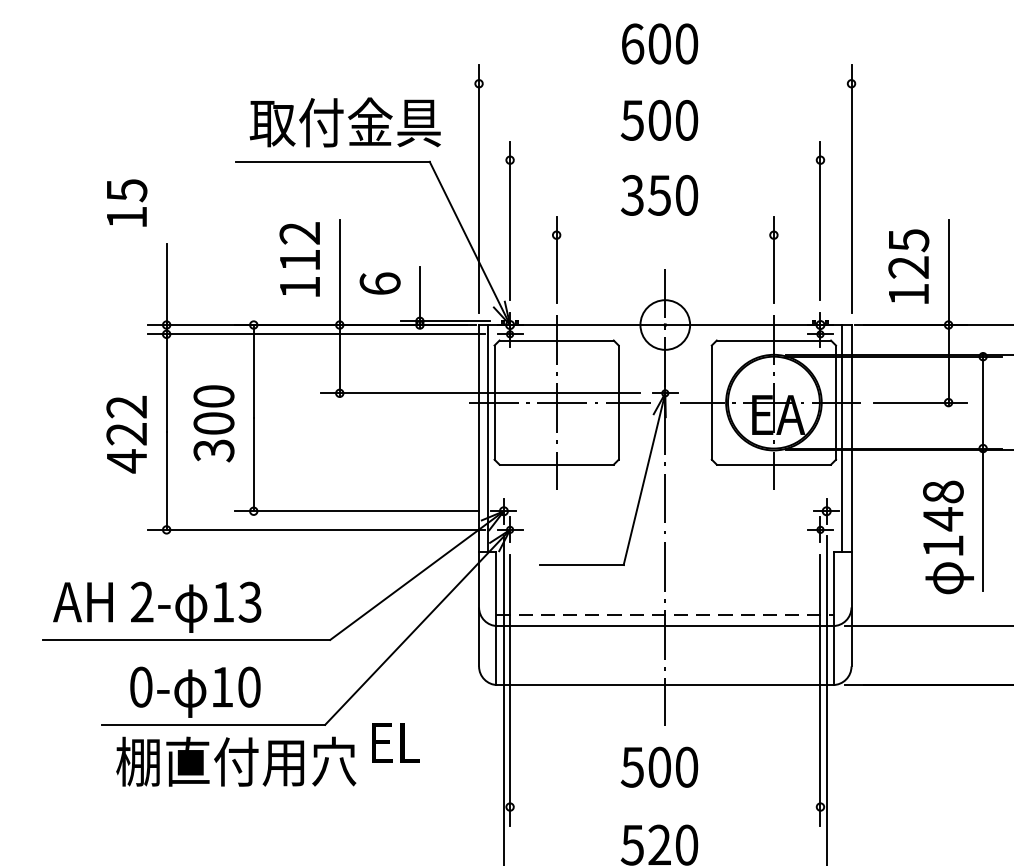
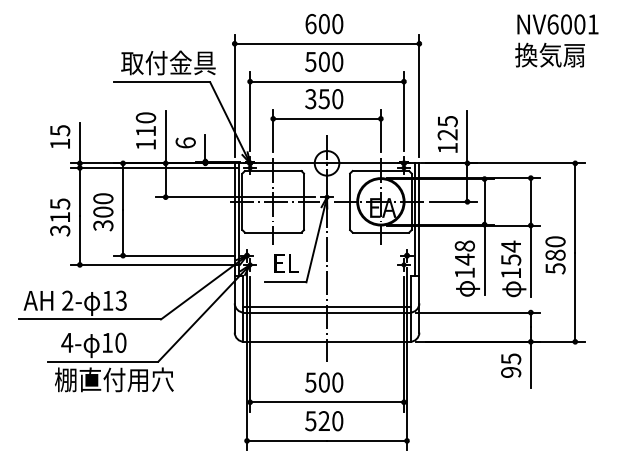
line: (664, 83) -> (326, 43), added
line: (664, 159) -> (326, 81), added
text: (127, 202) -> (60, 136), moved
text: (301, 232) -> (146, 117), 112 -> 110
line: (664, 234) -> (326, 118), added
text: (127, 434) -> (60, 217), 422 -> 315
line: (666, 615) -> (327, 307), dashed -> solid
text: (141, 686) -> (67, 342), 0- -> 4-
text: (395, 742) -> (286, 263), moved
line: (664, 807) -> (326, 402), added

